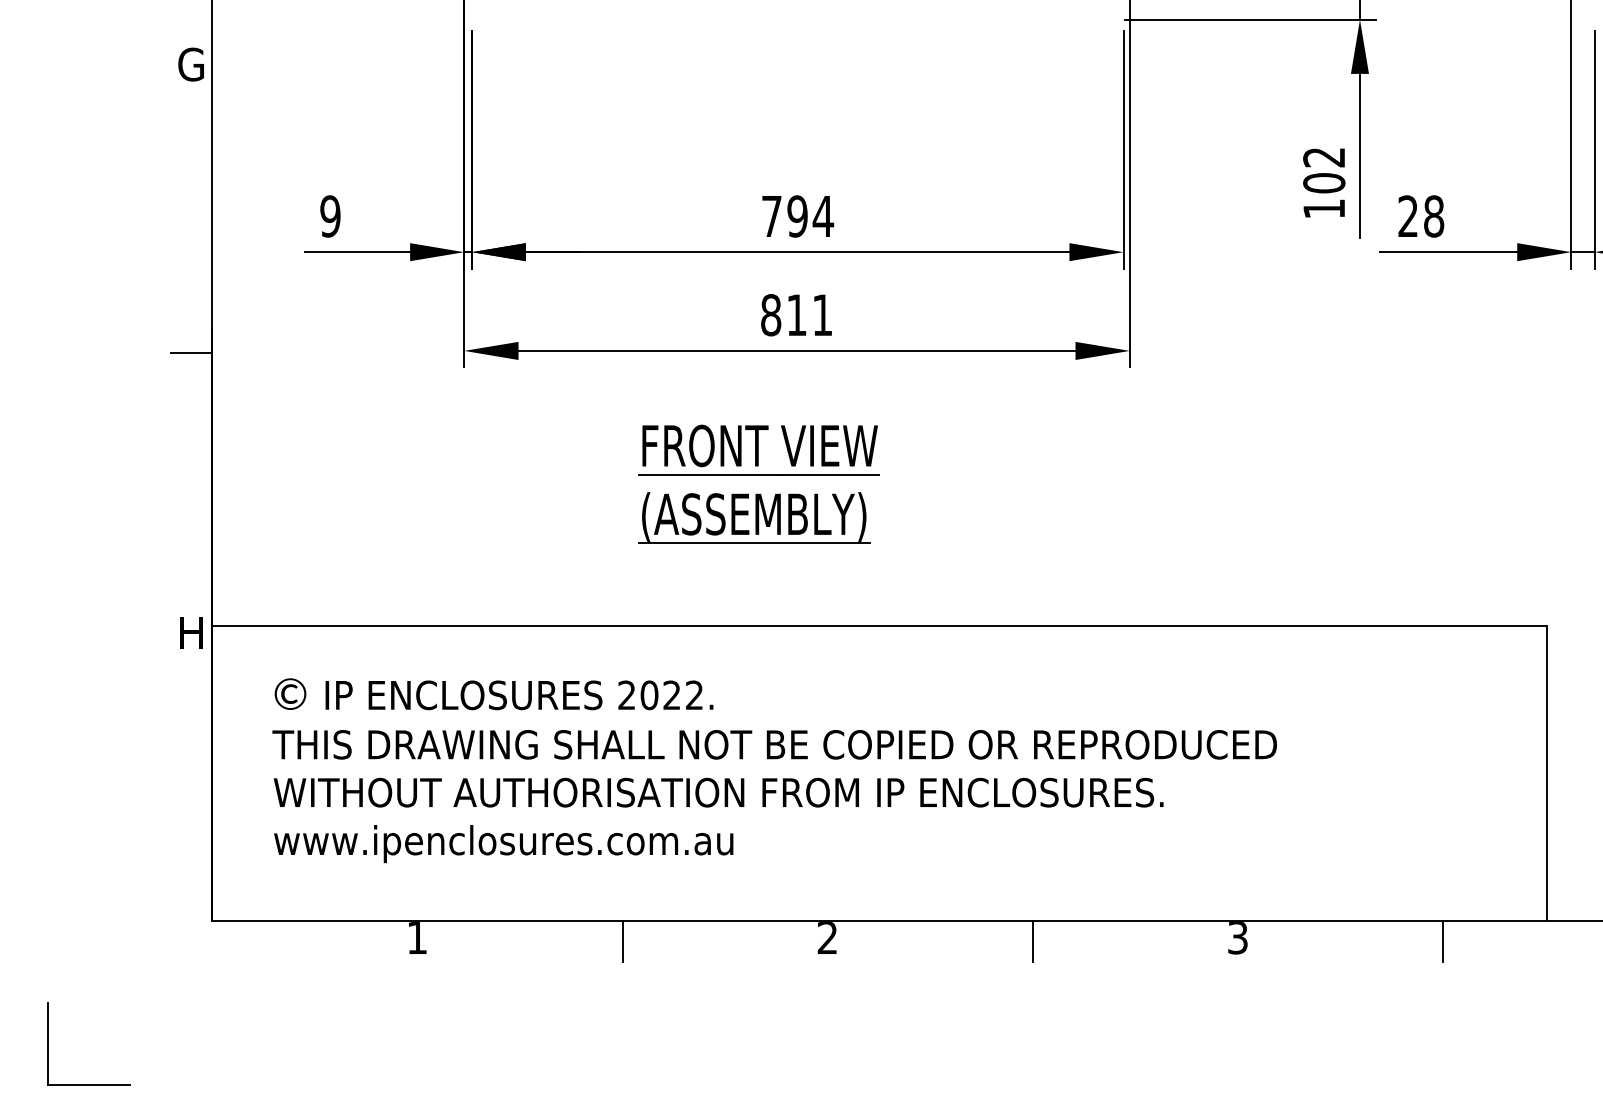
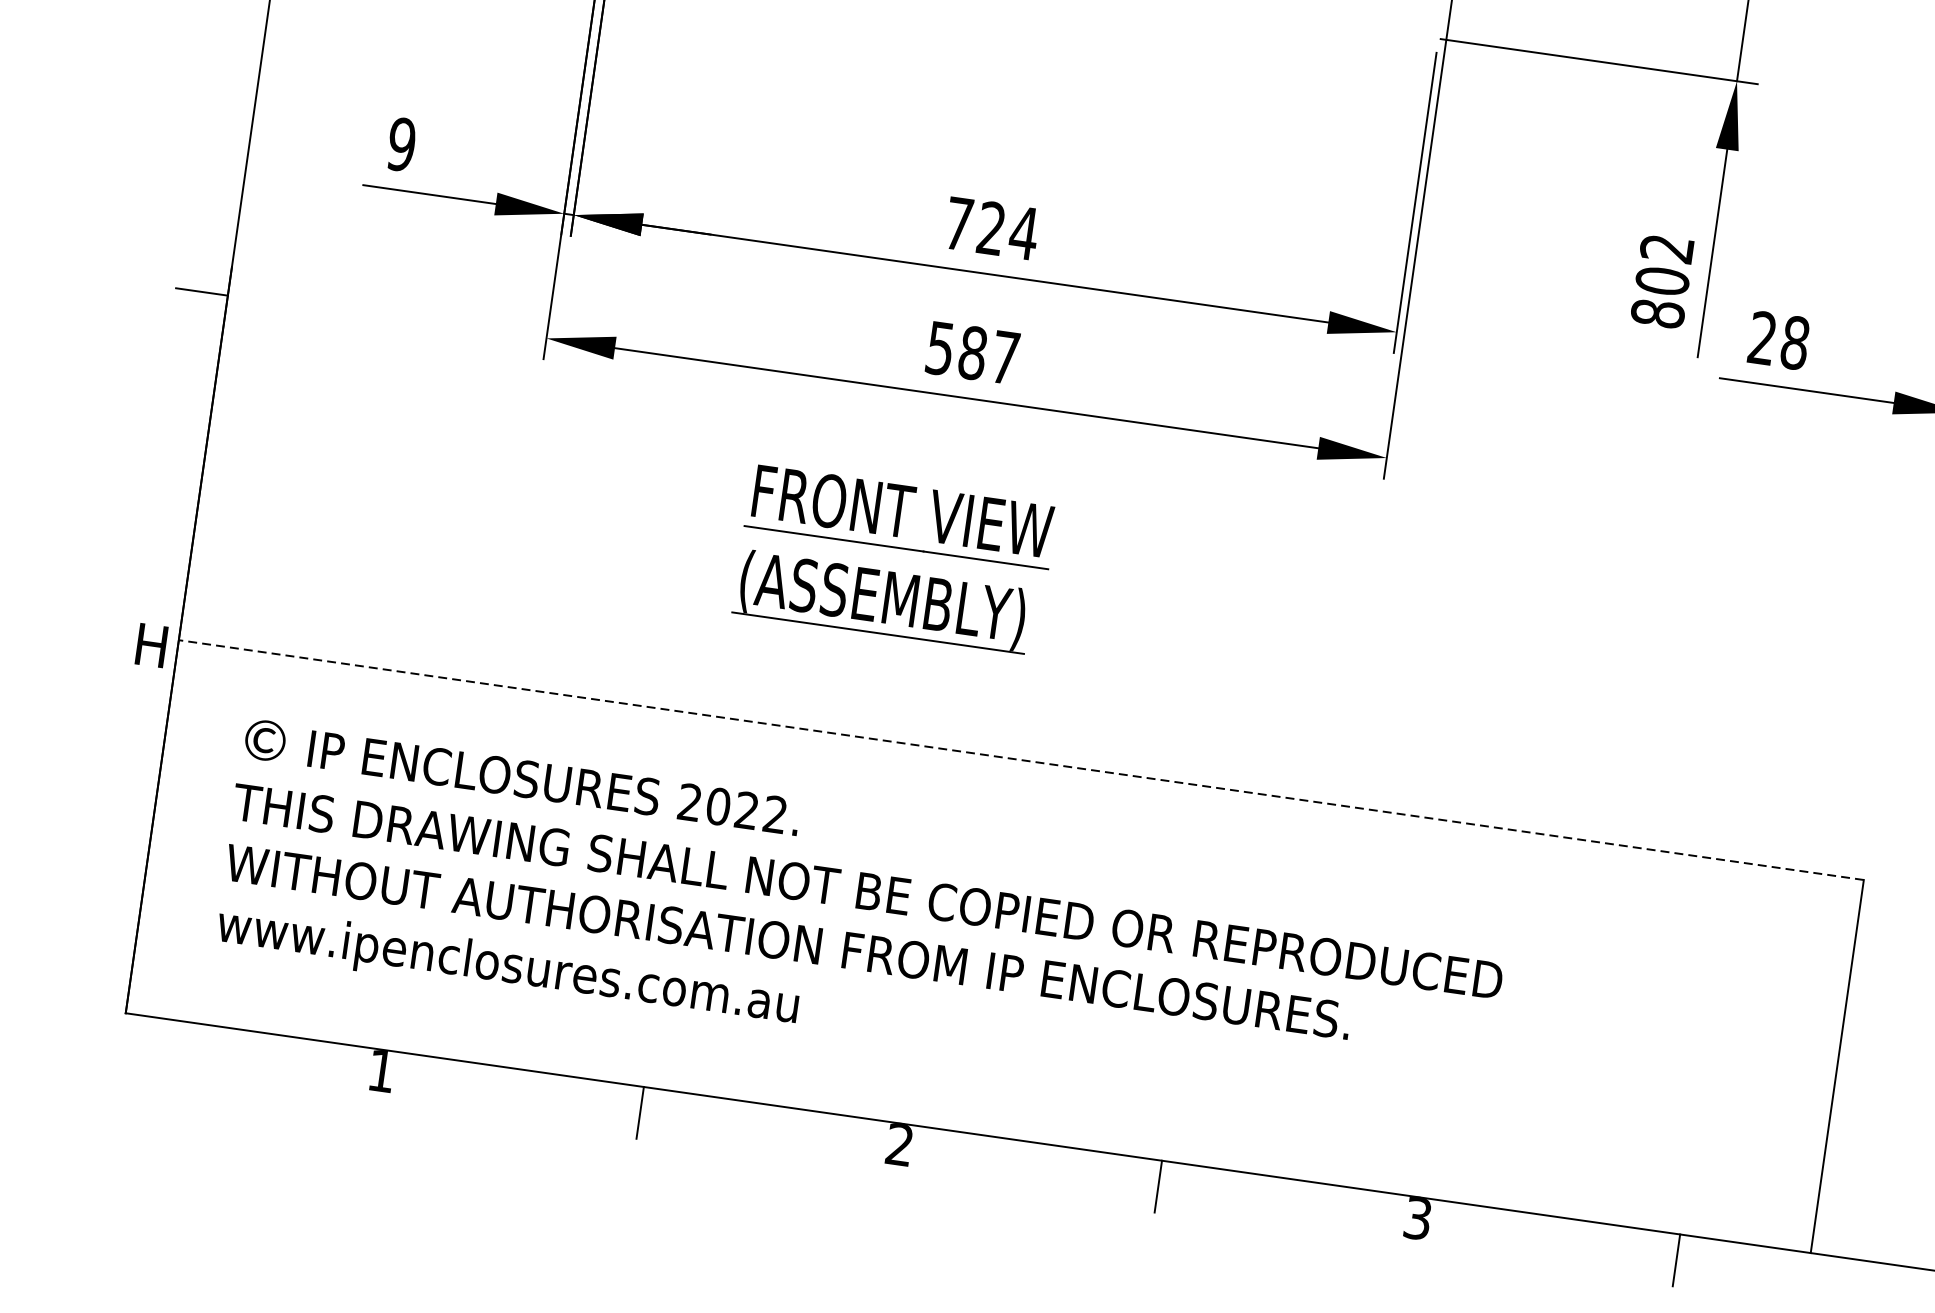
text: (1324, 208) -> (1658, 313), 102 -> 802
text: (797, 216) -> (991, 228), 794 -> 724
text: (796, 315) -> (972, 353), 811 -> 587
line: (878, 625) -> (1020, 759), solid -> dashed

